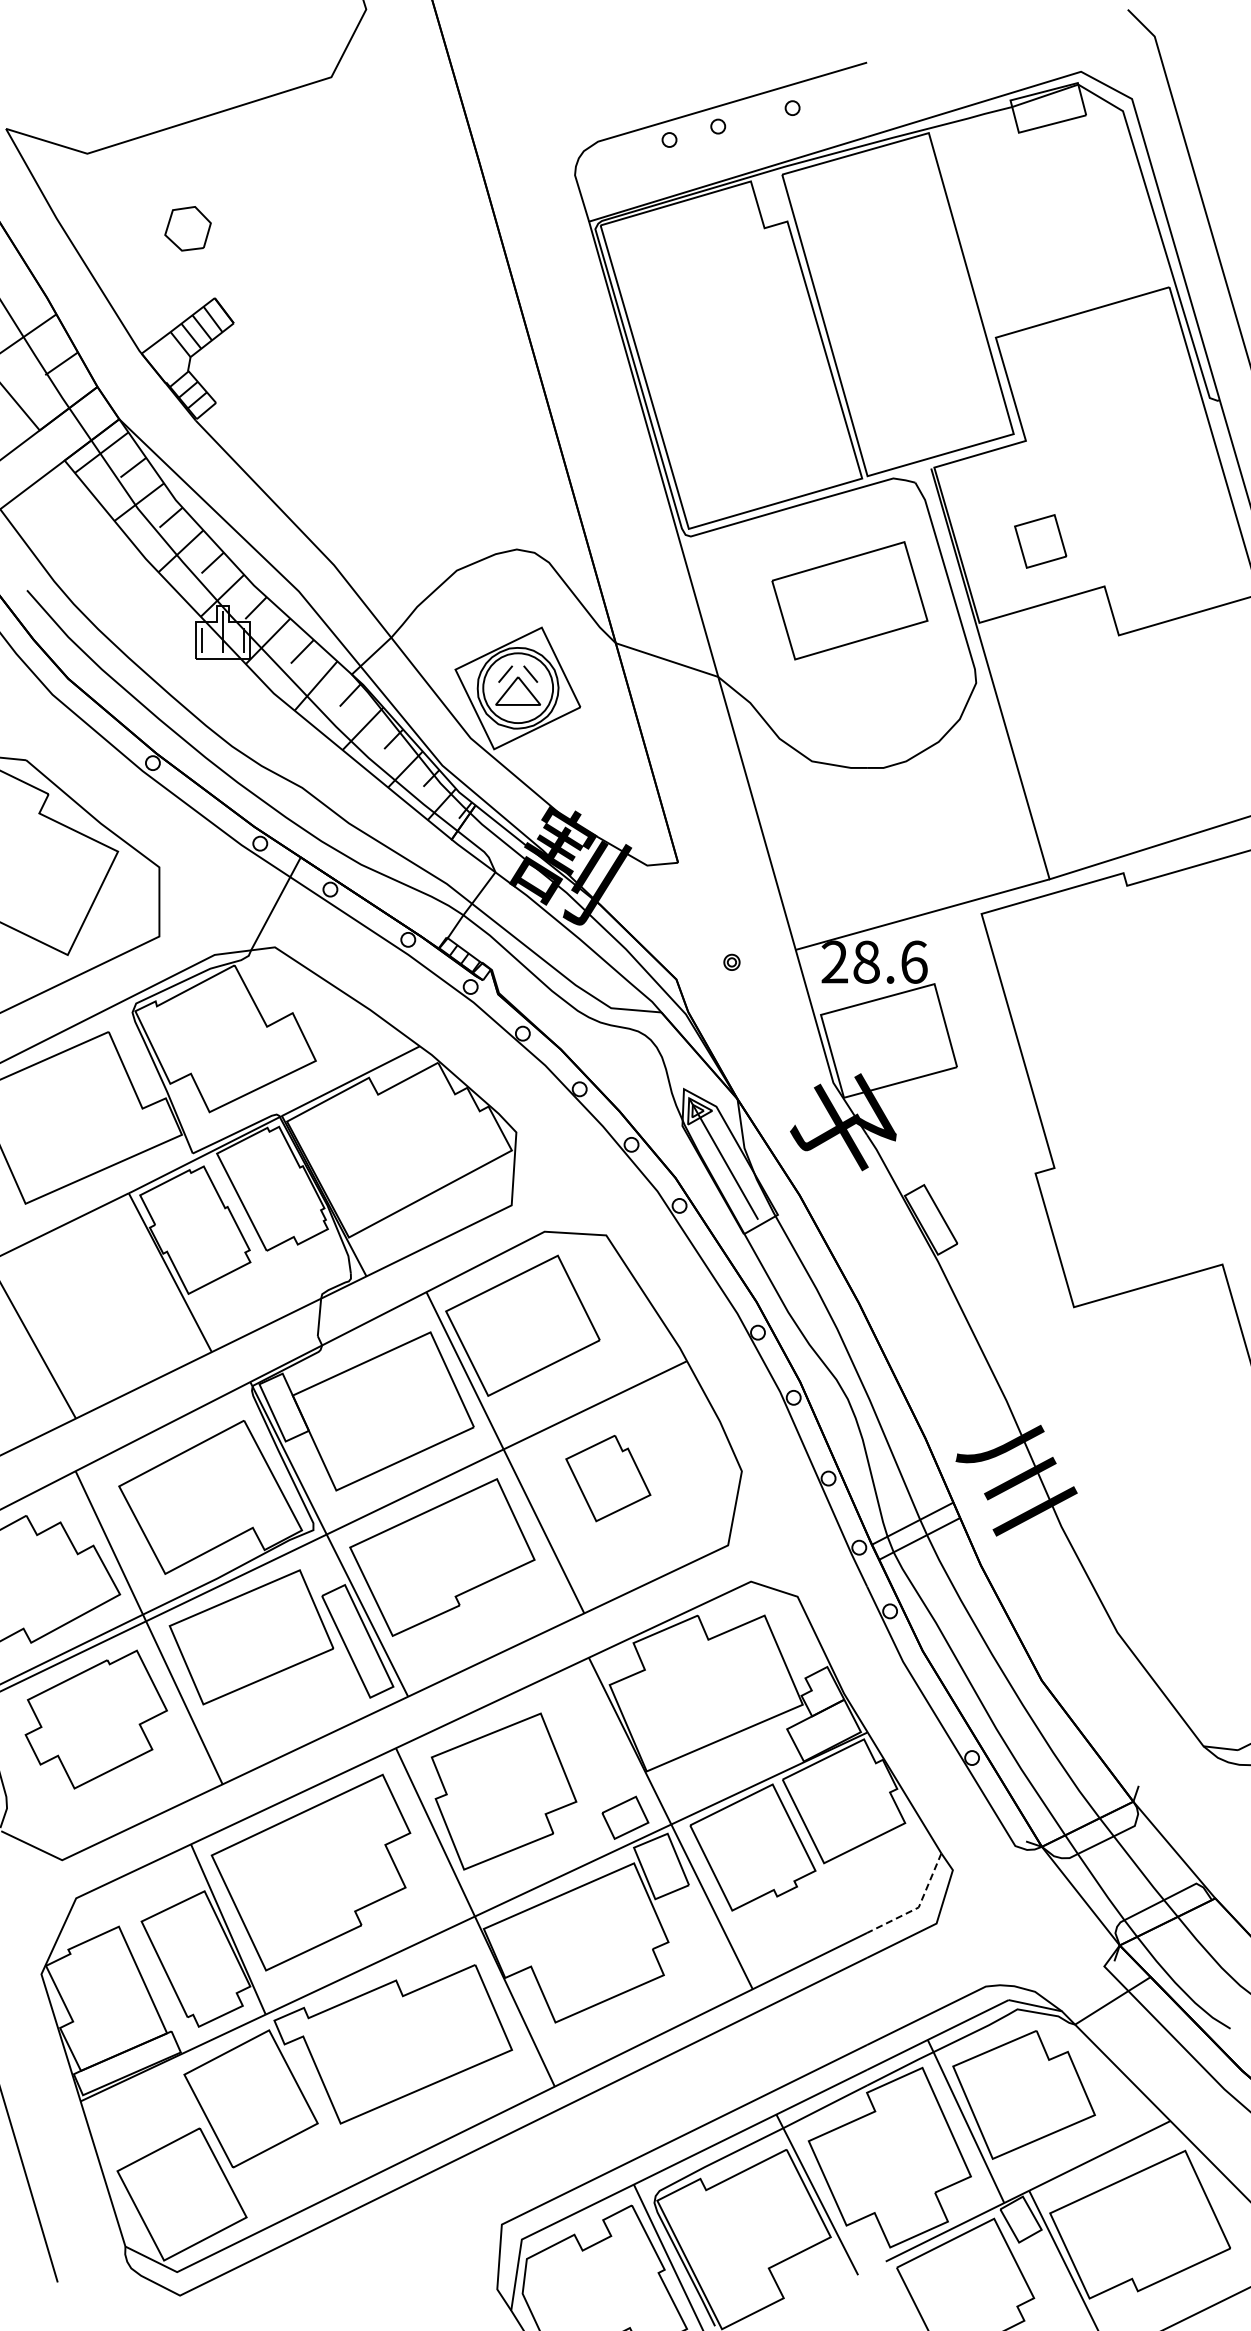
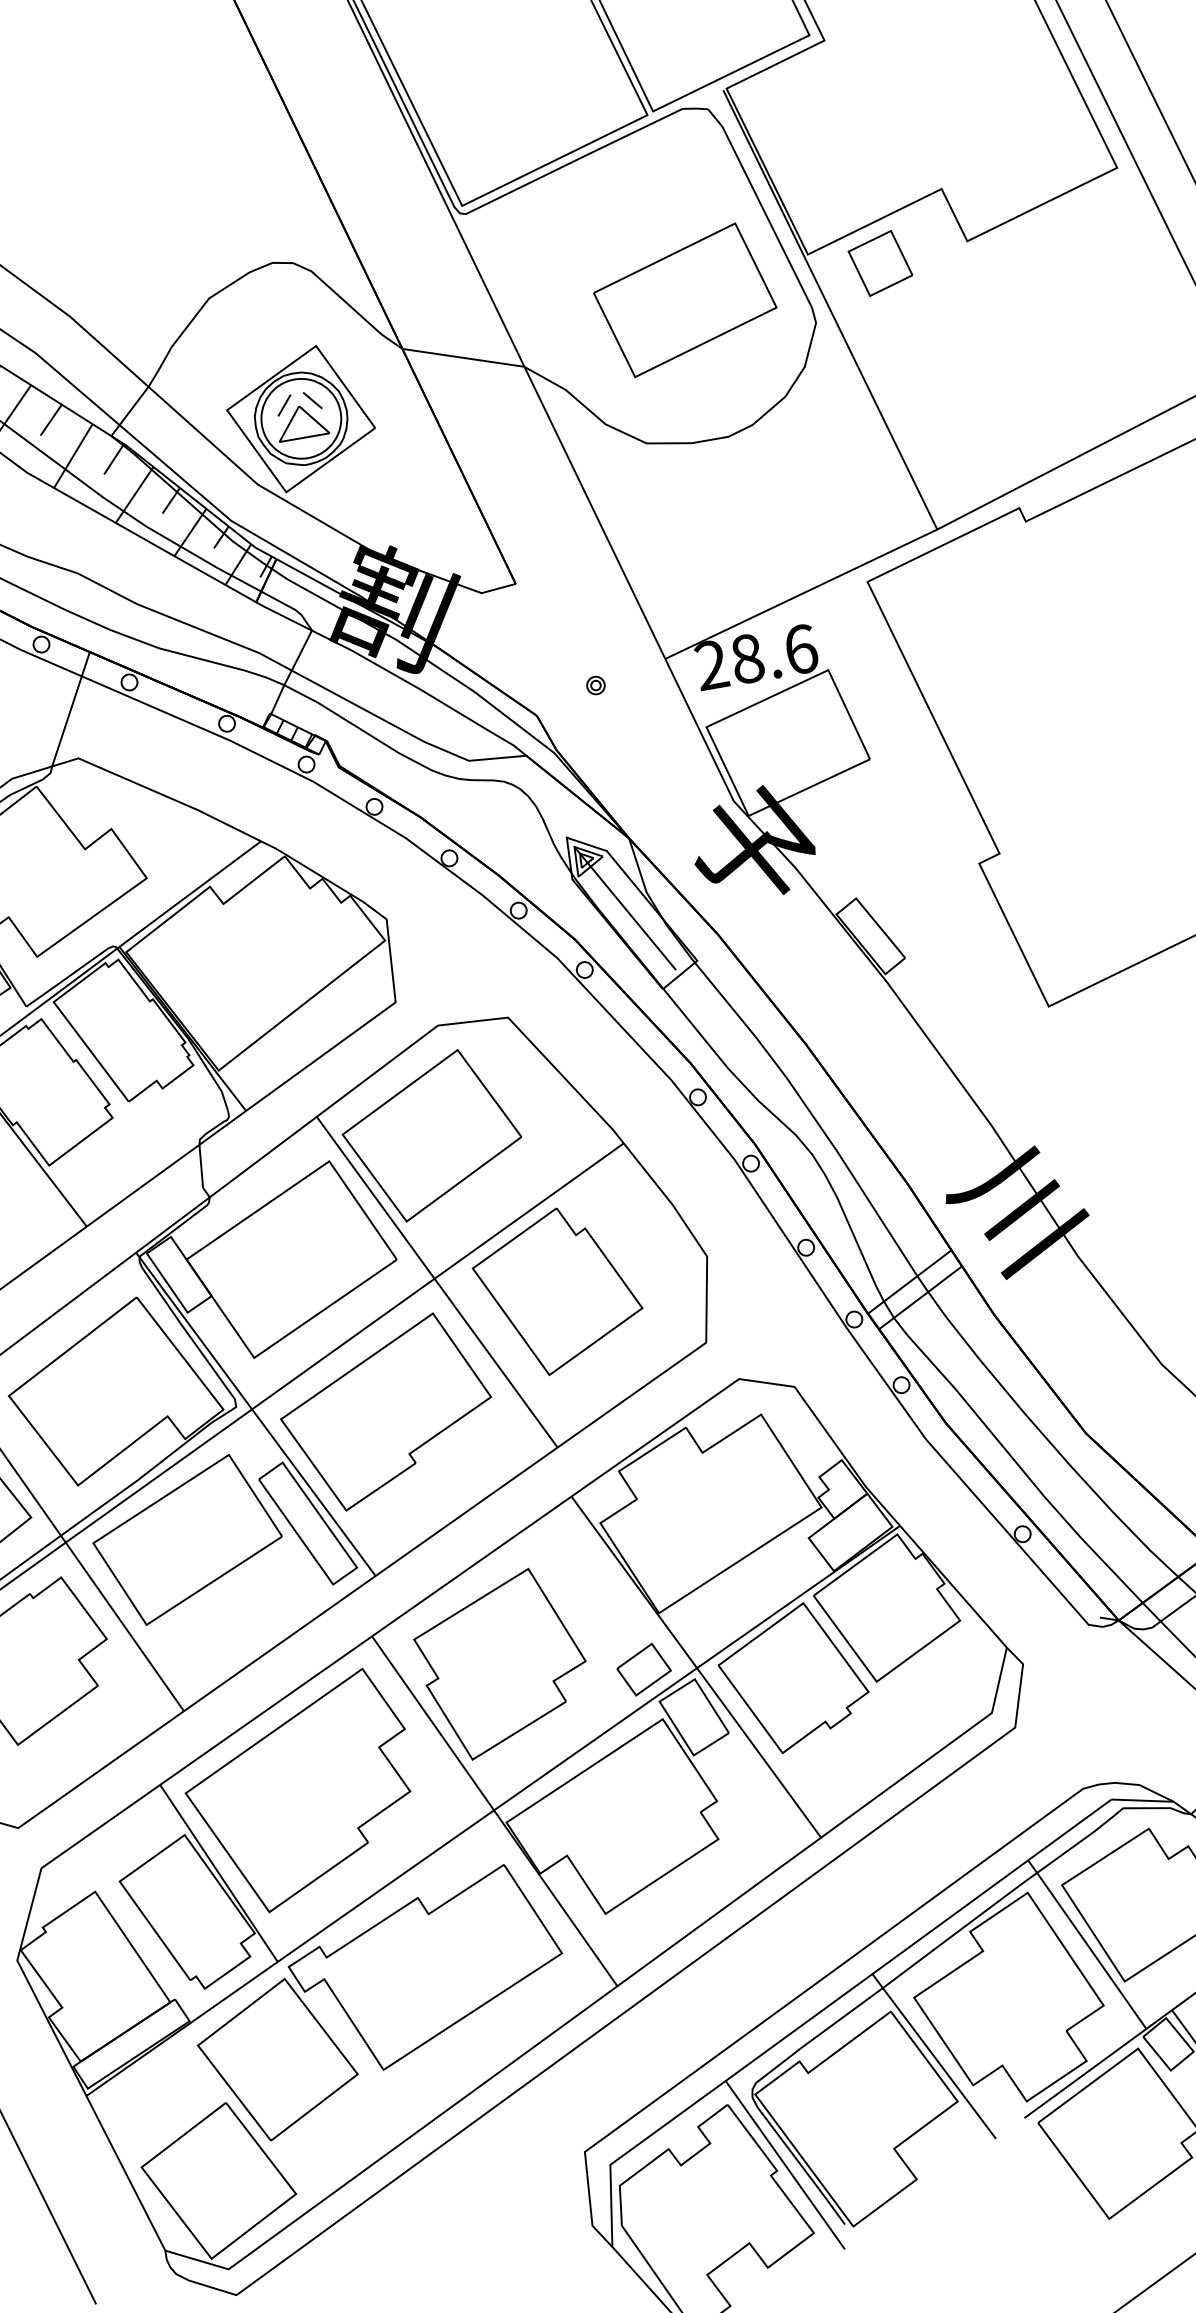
part: (1040, 541) -> (880, 263), moved
part: (849, 600) -> (684, 300), moved
part: (608, 1478) -> (558, 1290), size x1.67
line: (918, 1907) -> (991, 1713), dashed -> solid

